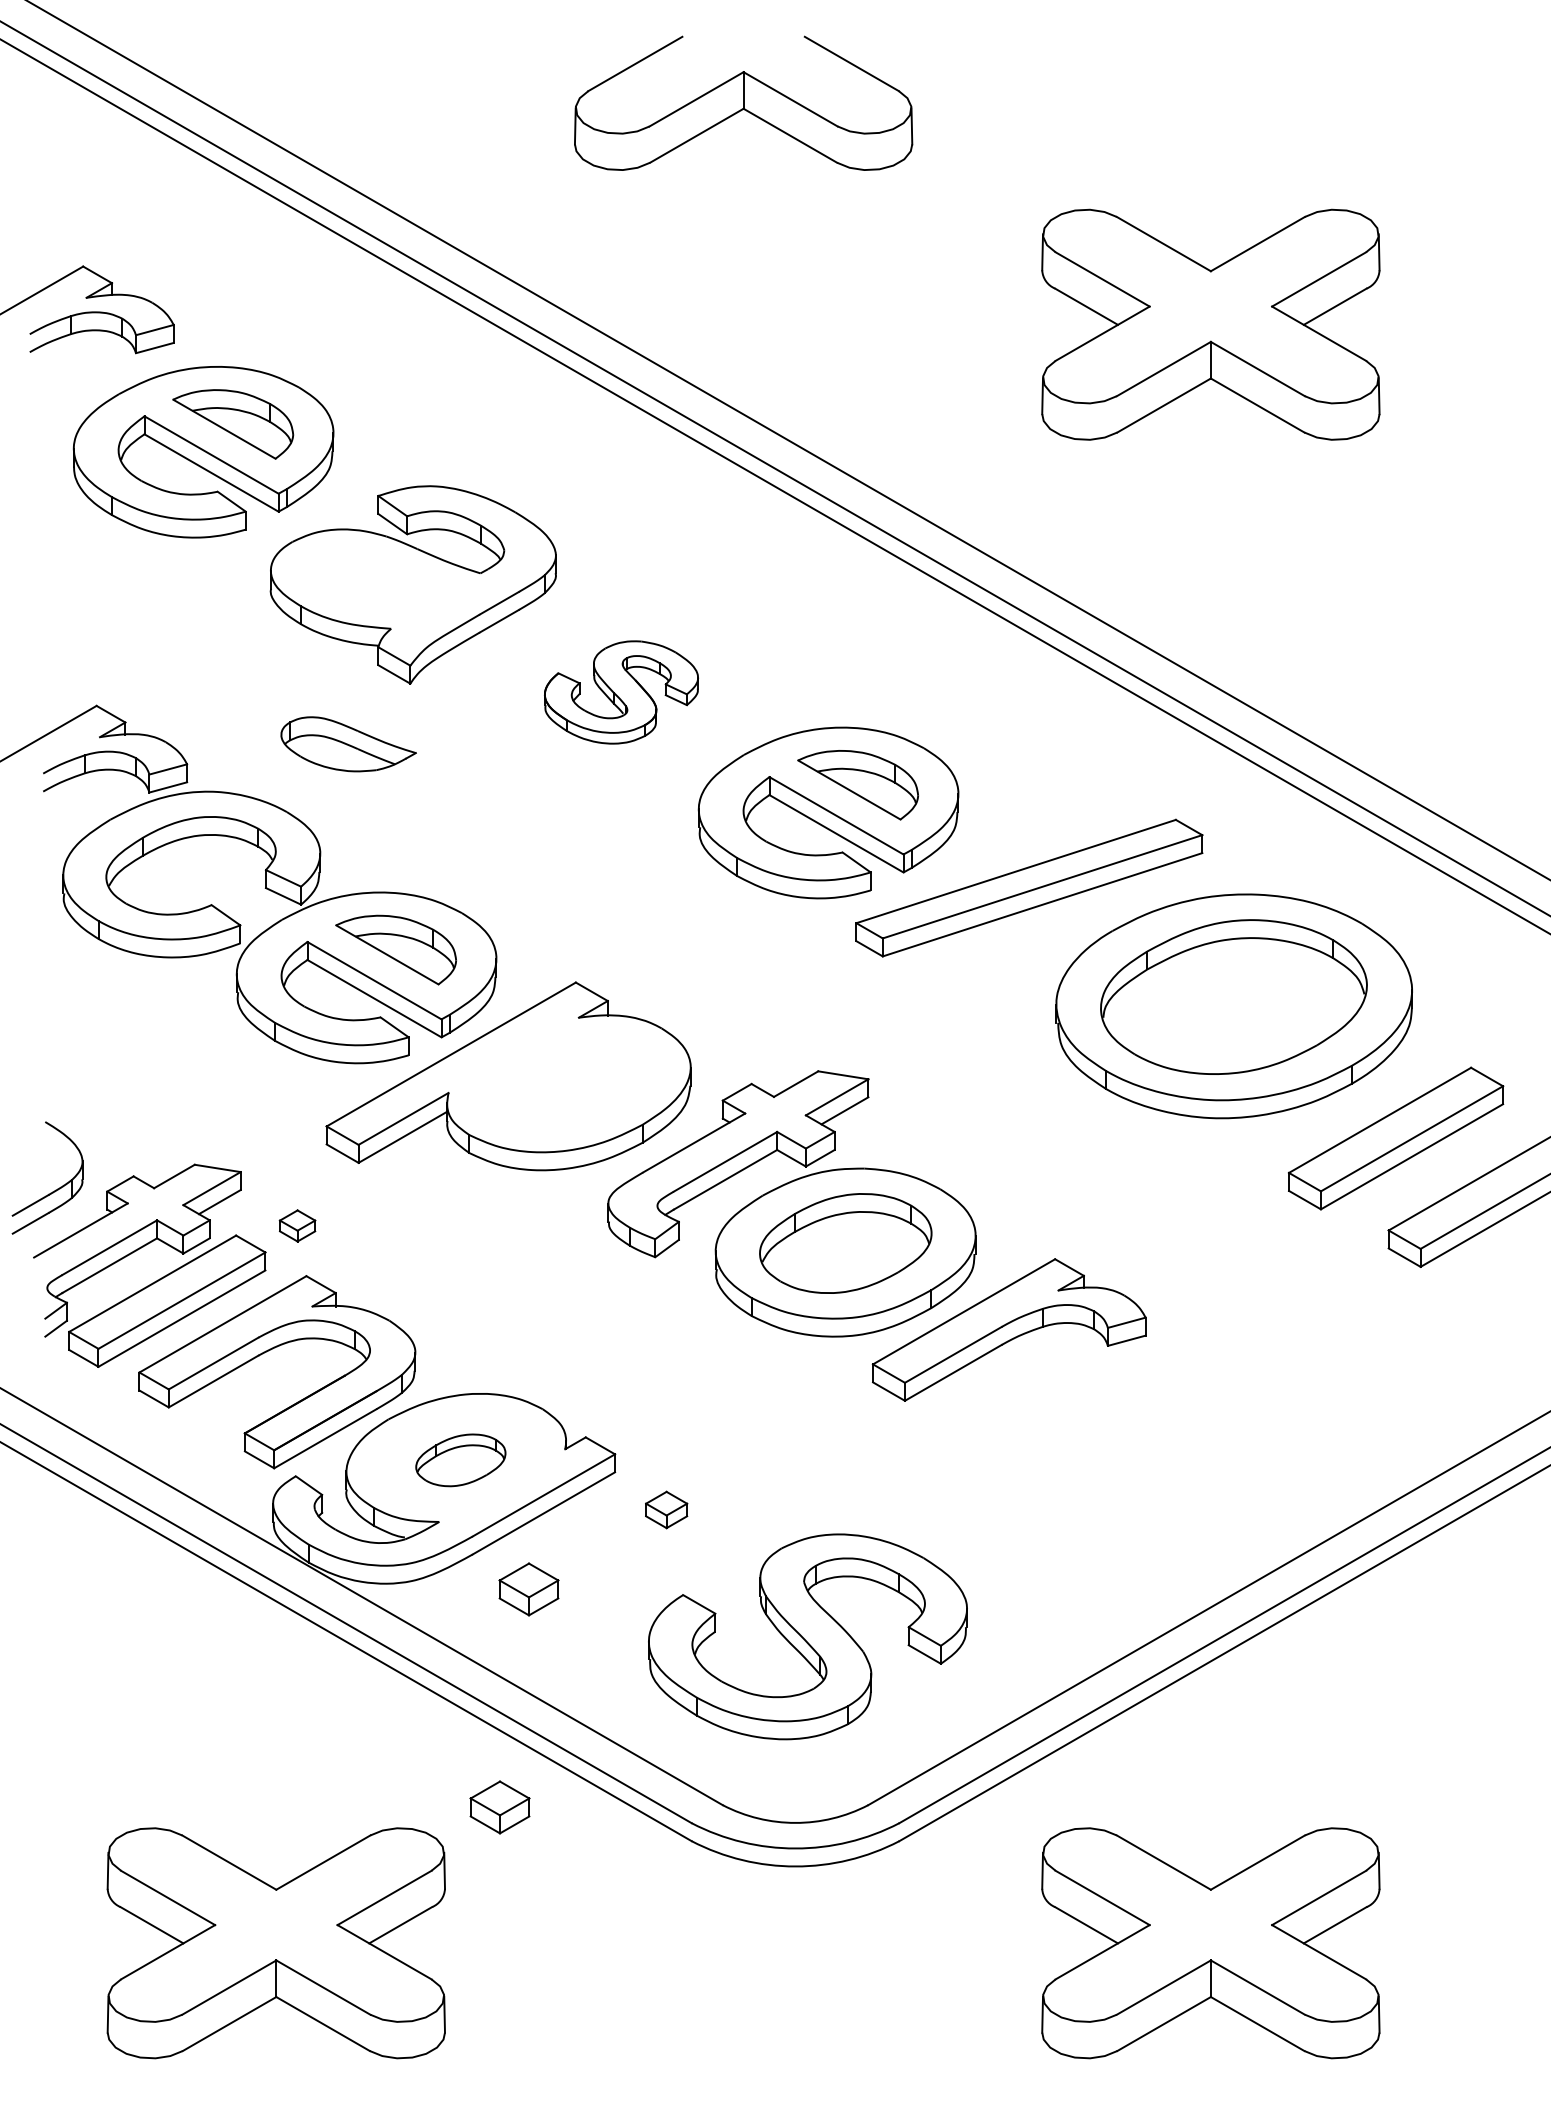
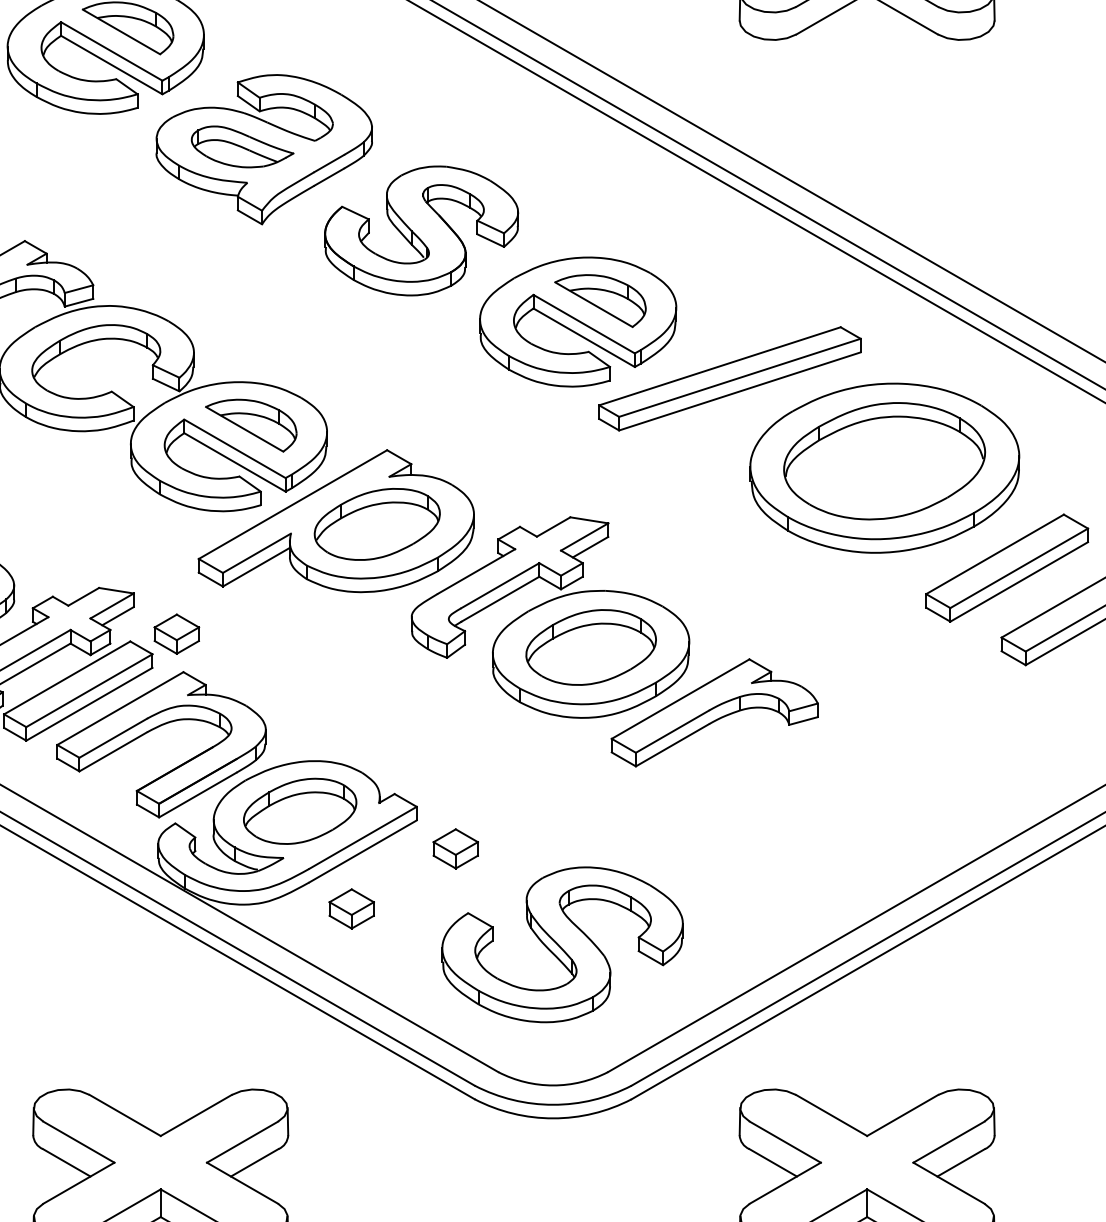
part: (621, 692) -> (421, 230), size x1.67
part: (348, 744) -> (242, 147), moved
part: (562, 1080) -> (377, 524), added
part: (297, 1225) -> (176, 633), size x1.67
part: (460, 1460) -> (299, 811), size x1.67
part: (666, 1509) -> (455, 848), size x1.43
part: (499, 1807) -> (329, 1073), removed

